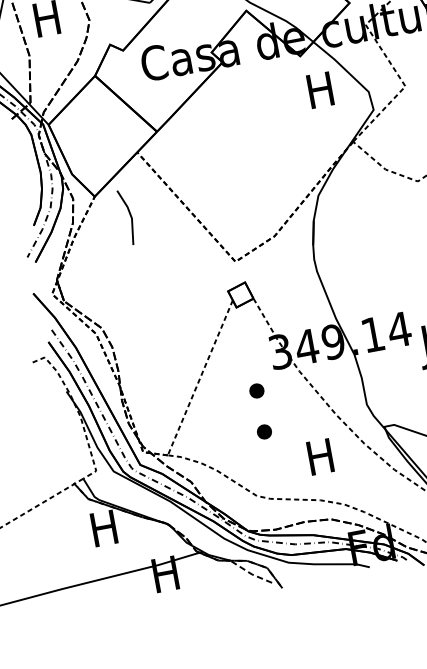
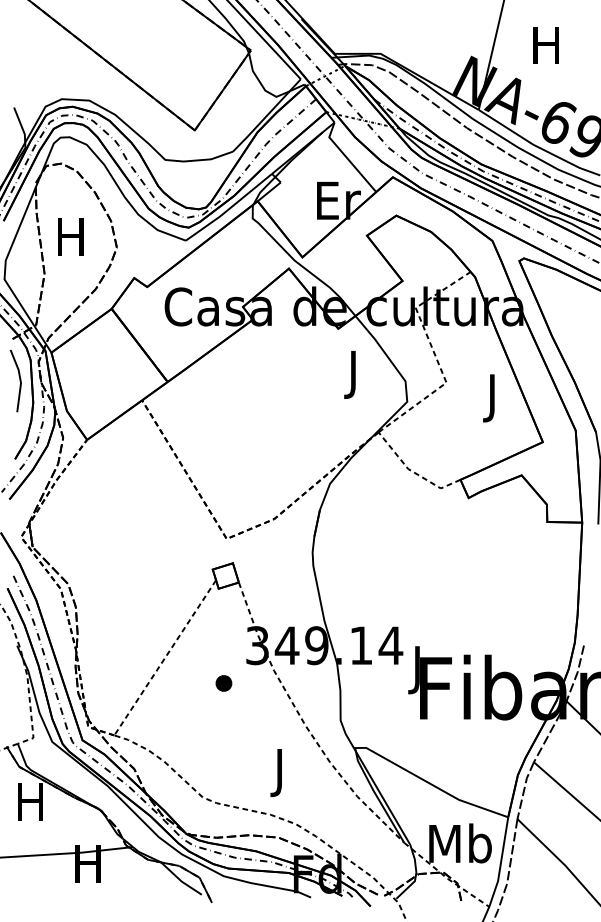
text: (320, 94) -> (352, 374), H -> J
line: (130, 216) -> (19, 380), moved
part: (264, 432) -> (223, 729), removed
text: (321, 462) -> (279, 773), H -> J
line: (250, 573) -> (180, 880), dashed -> solid

